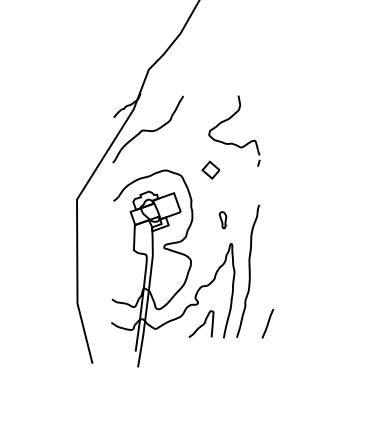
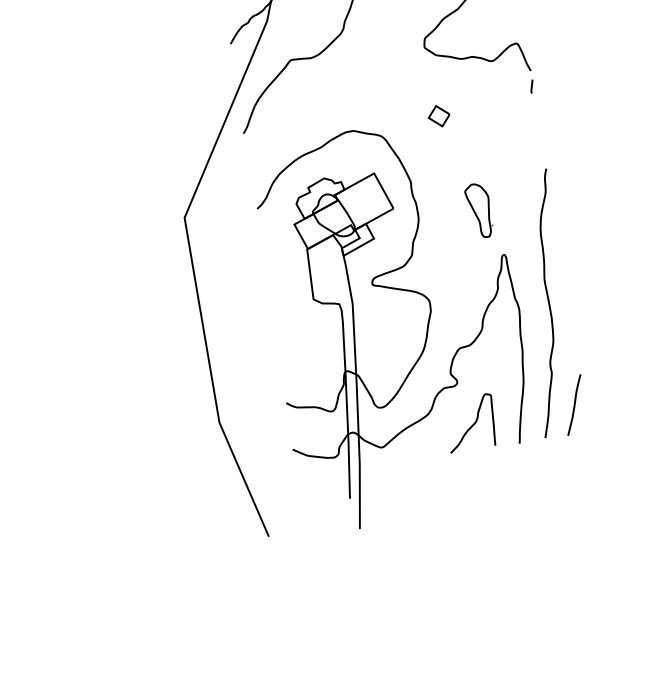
part: (210, 170) -> (438, 116), size x0.62
part: (222, 219) -> (478, 209), size x1.67
line: (267, 323) -> (573, 404), moved

